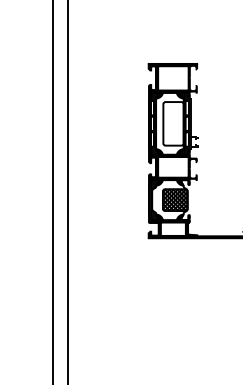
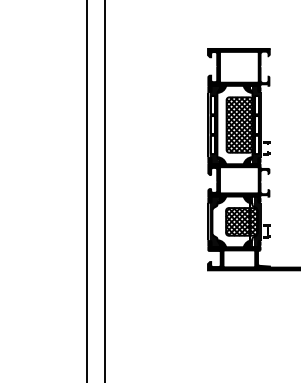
hatch: (173, 123) -> (239, 124), added
hatch: (189, 200) -> (259, 222), added

